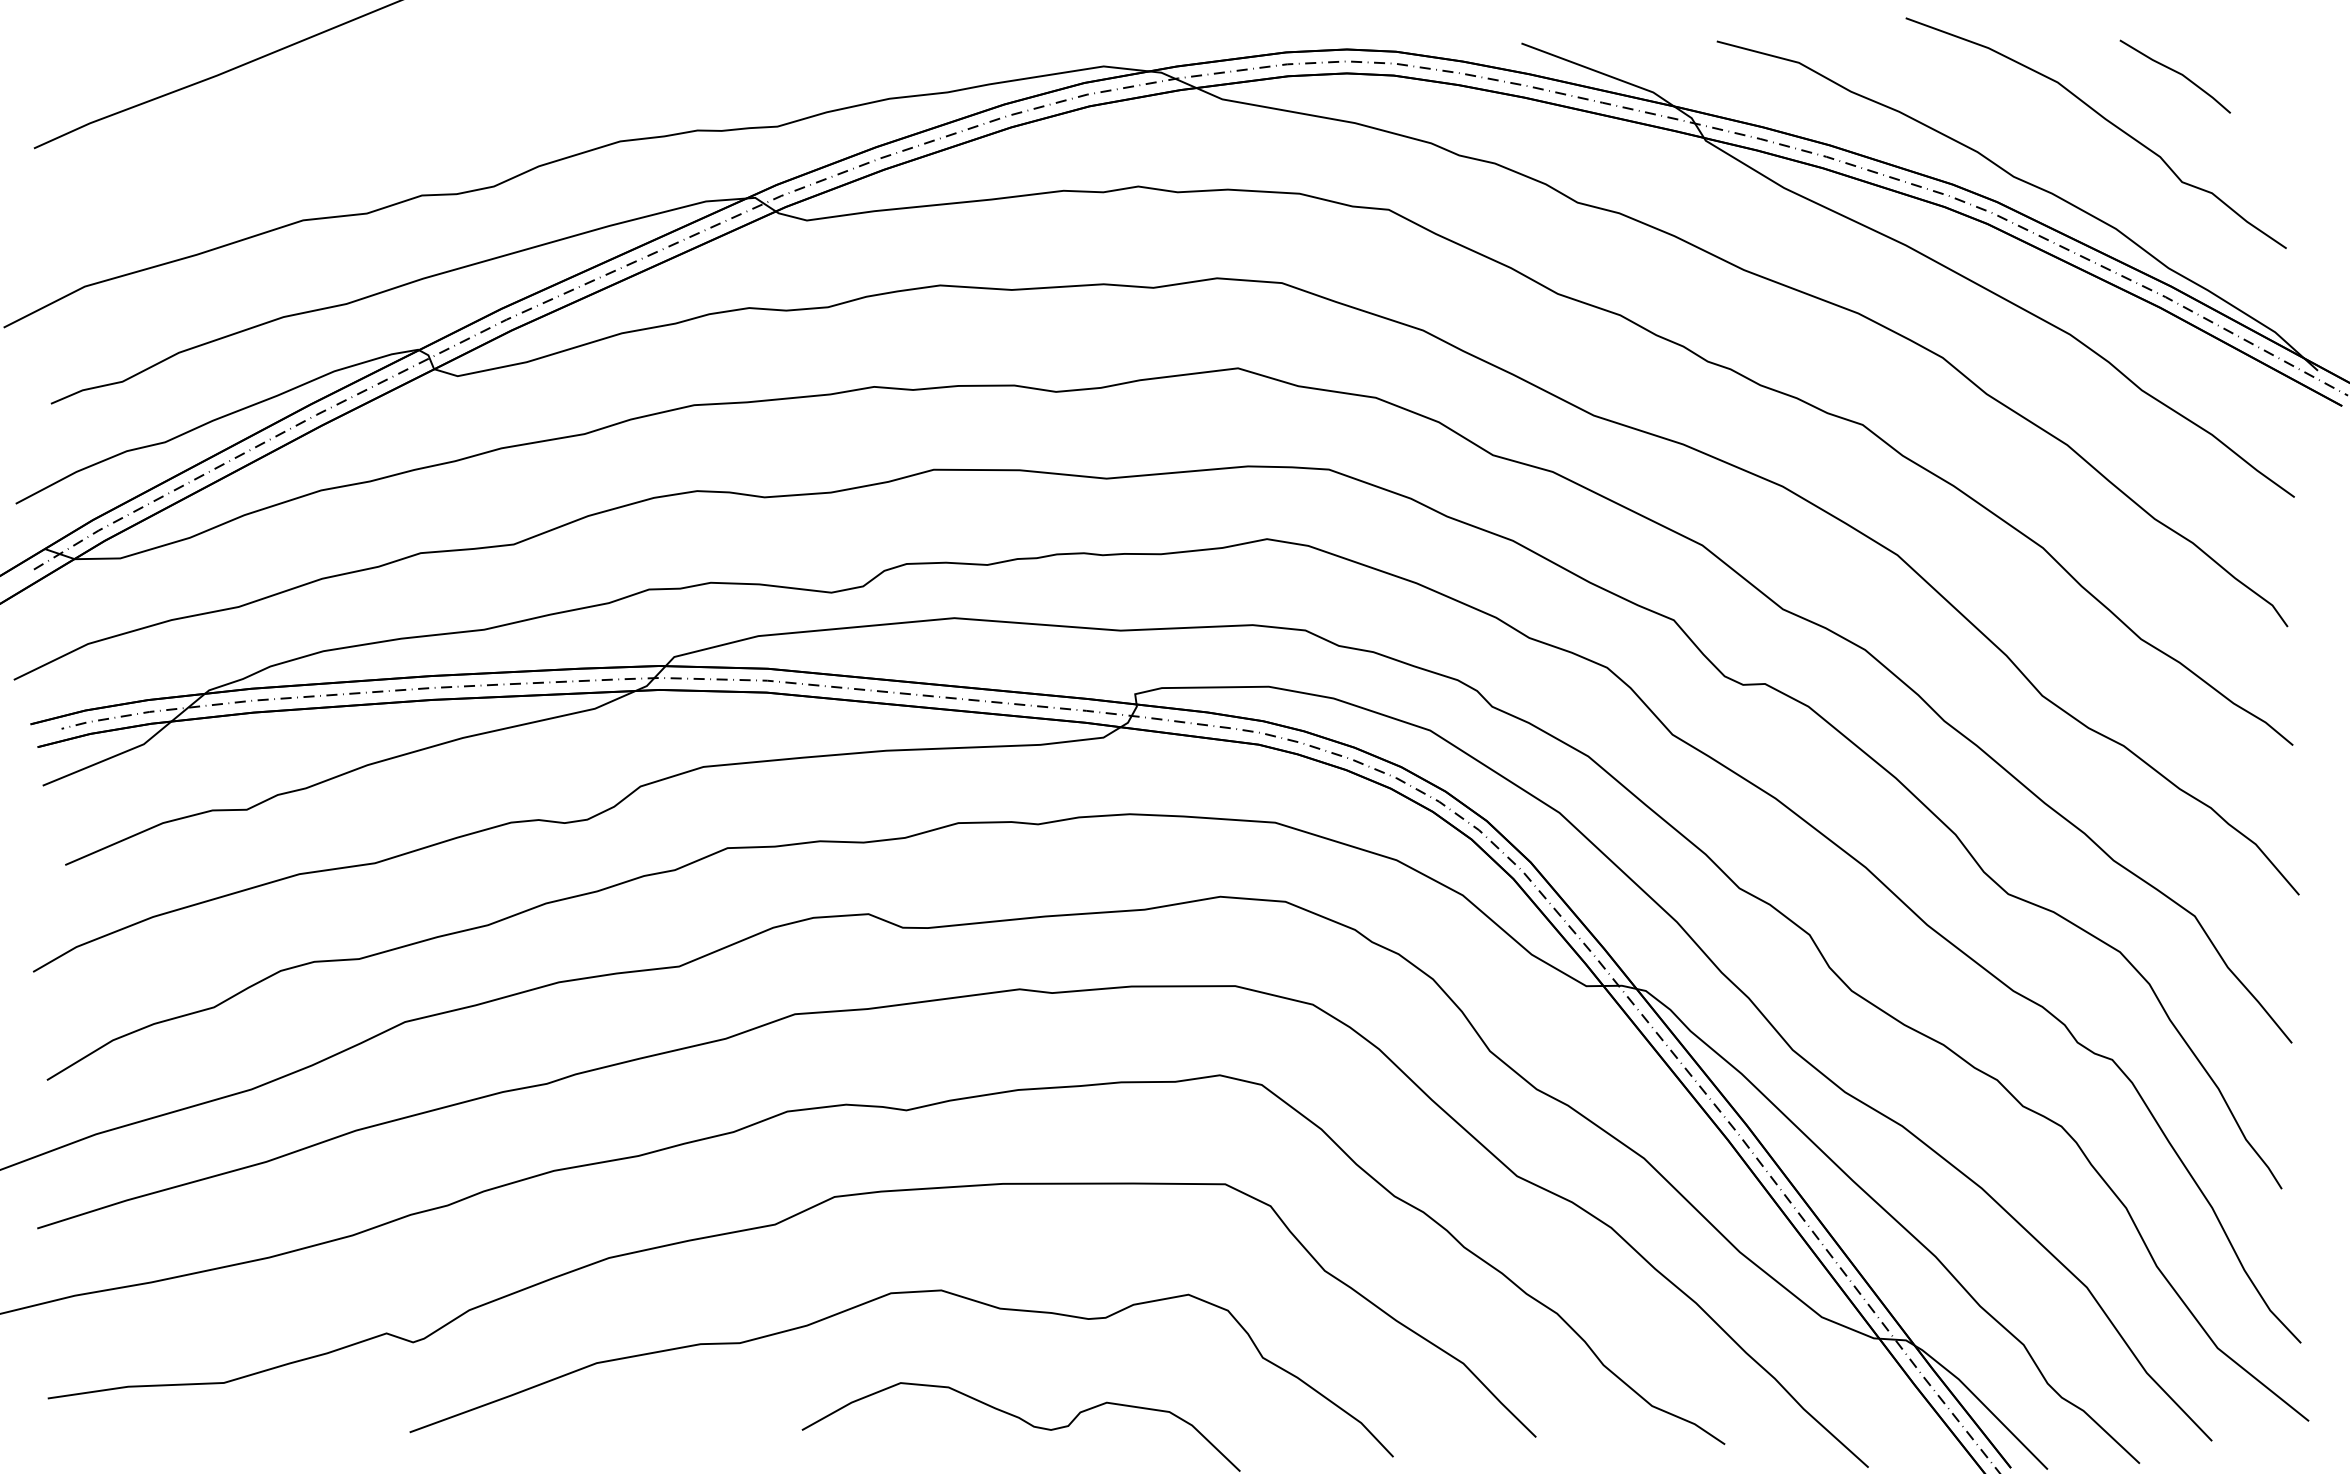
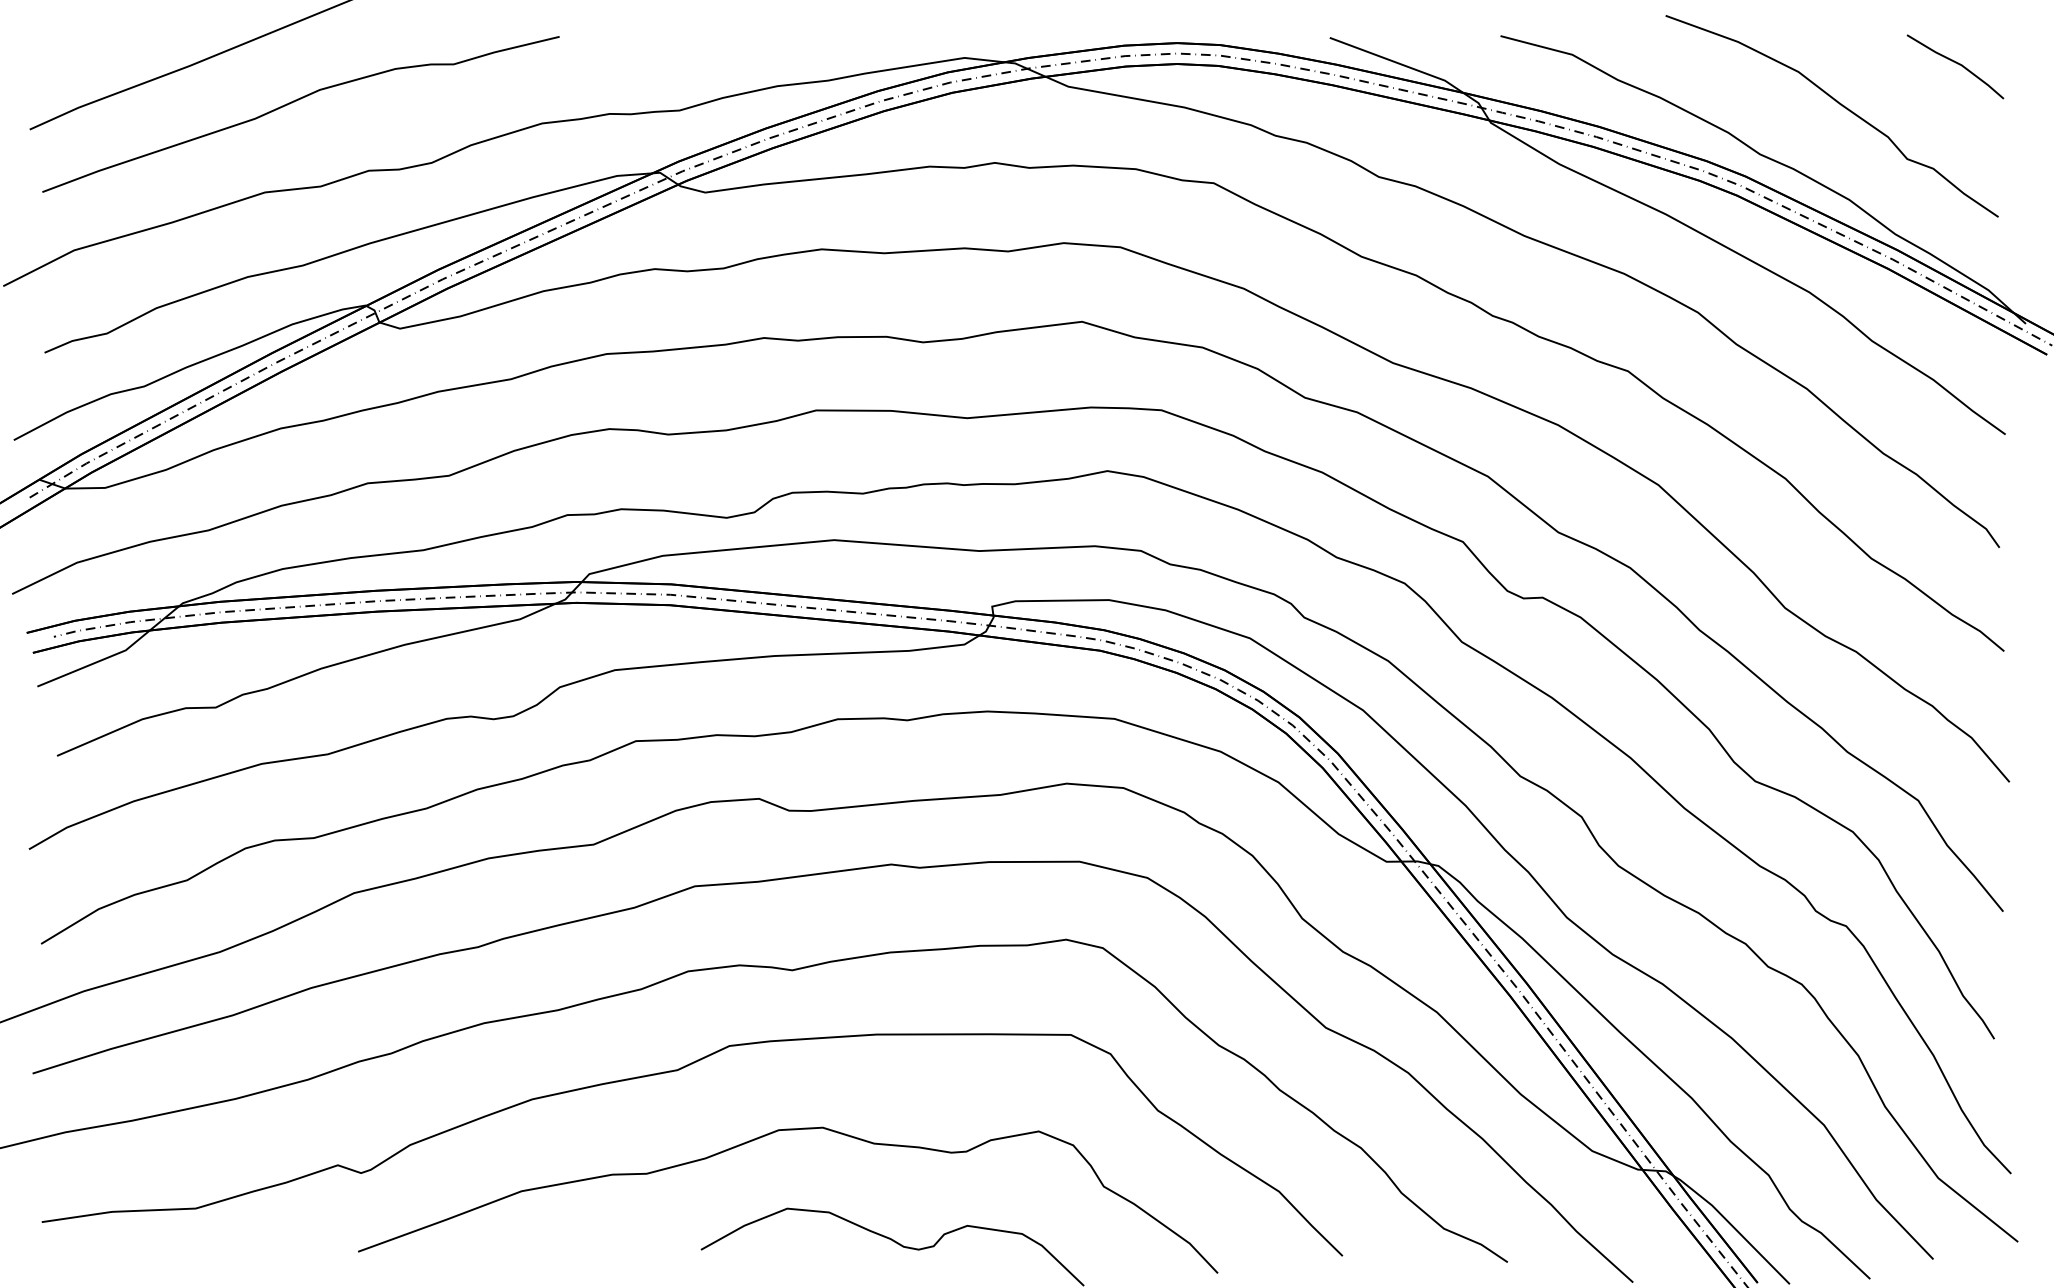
line: (2175, 72) -> (1955, 63), moved
curve: (338, 116) -> (295, 101), added

